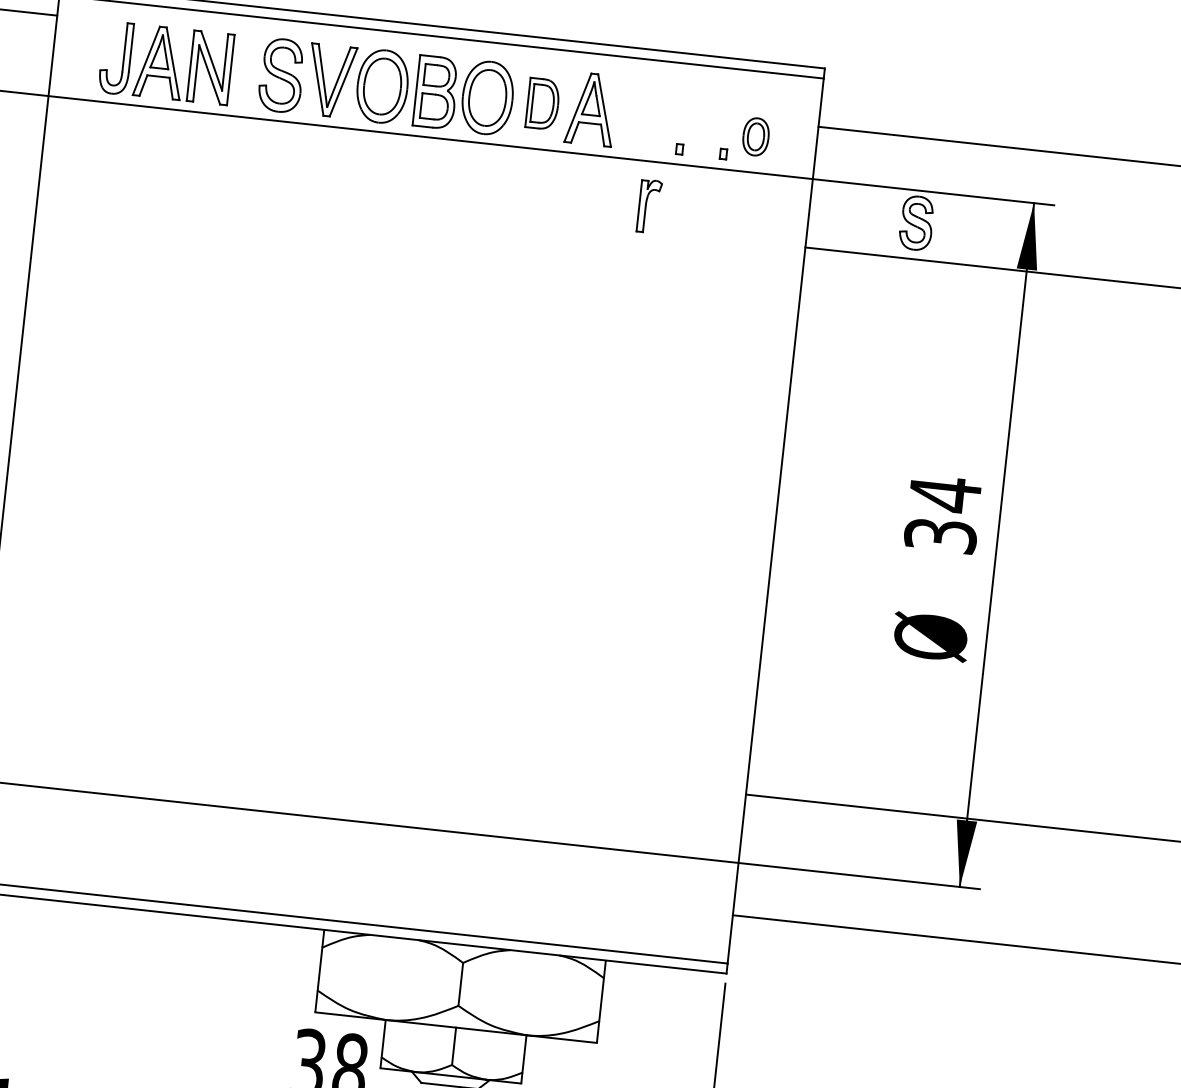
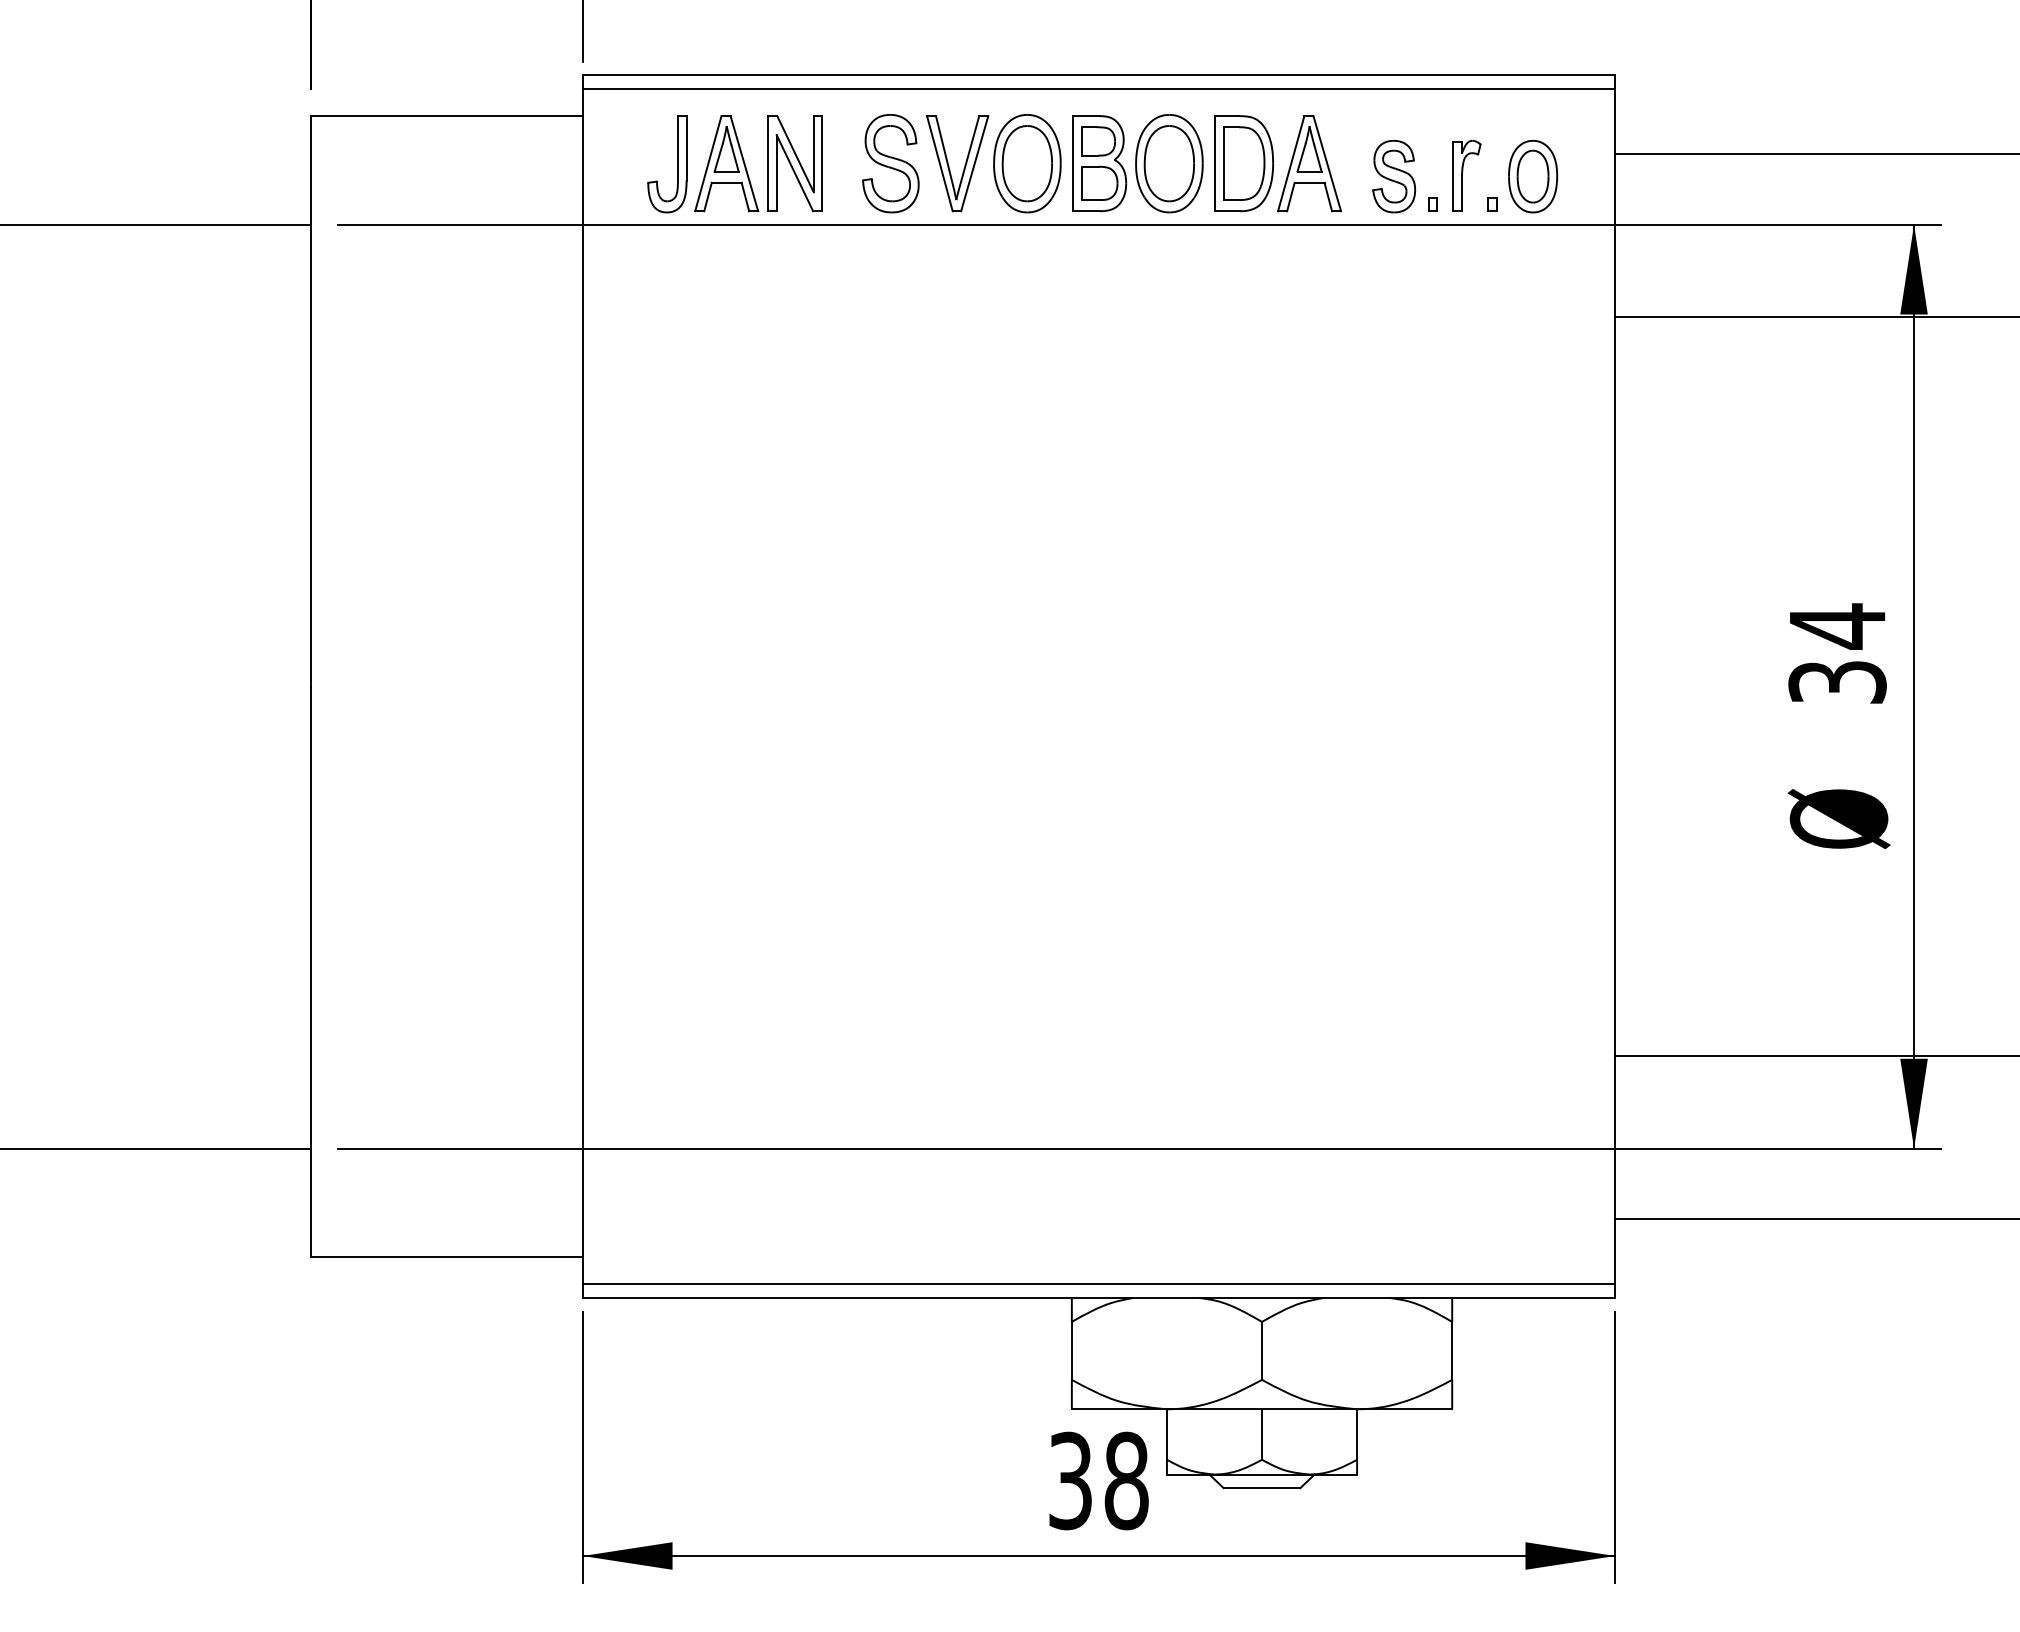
part: (542, 103) -> (1243, 163), size x1.43
part: (756, 136) -> (1533, 176), size x1.43
part: (649, 206) -> (1466, 175), moved
part: (916, 223) -> (1393, 176), moved

